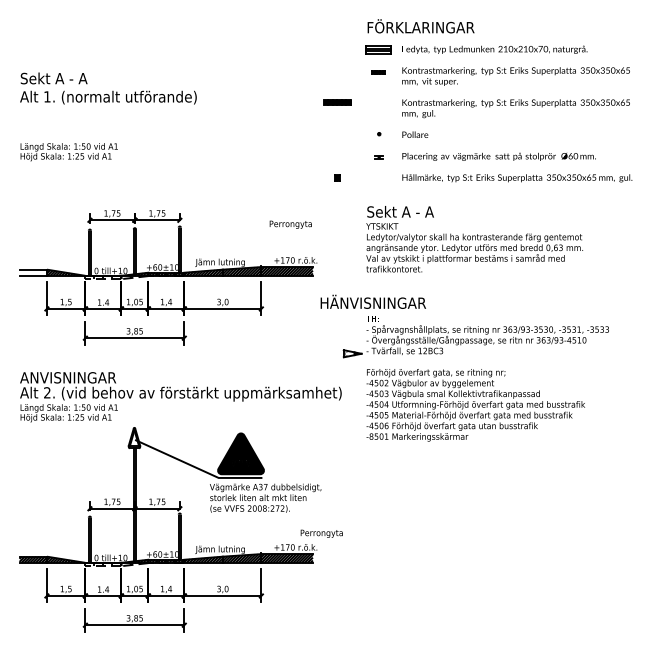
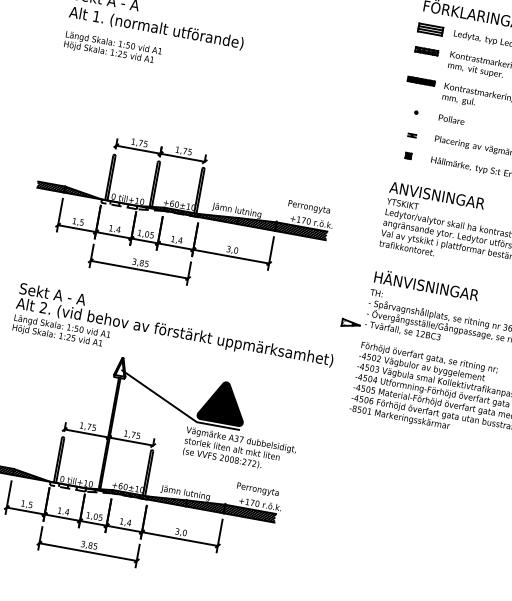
part: (378, 72) -> (426, 51), size x1.67
part: (337, 102) -> (421, 81), moved
text: (68, 152) -> (112, 48), moved
part: (337, 177) -> (408, 155), moved
text: (414, 211) -> (437, 195), Sekt A - A -> ANVISNINGAR
text: (290, 224) -> (308, 207), moved
hatch: (32, 272) -> (50, 186), added
text: (372, 301) -> (426, 284), moved
text: (68, 377) -> (67, 296), ANVISNINGAR -> Sekt A - A
text: (321, 533) -> (257, 489), moved

